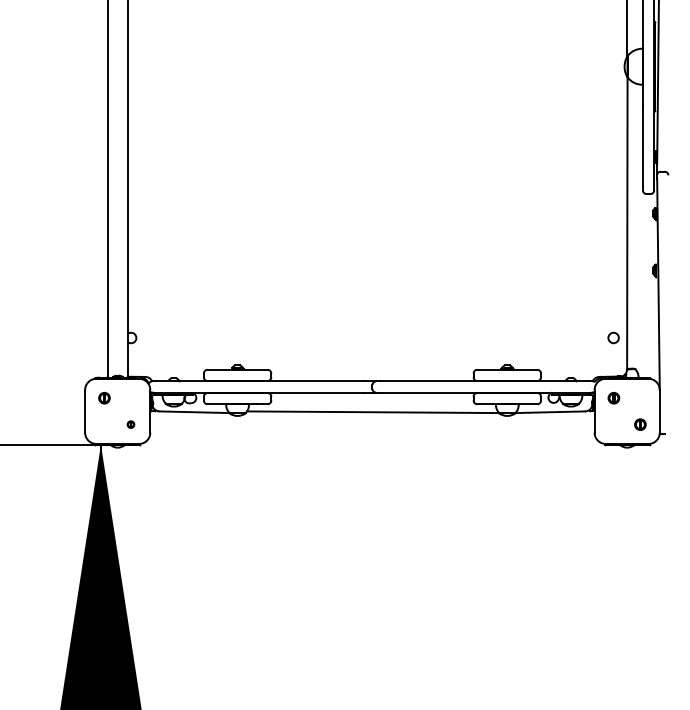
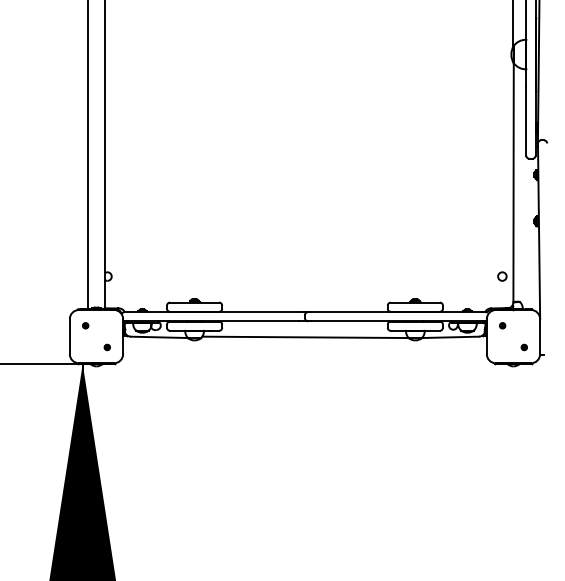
part: (104, 397) -> (85, 325), size x0.62
part: (613, 397) -> (502, 325), size x0.62
part: (640, 424) -> (524, 347), size x0.62

